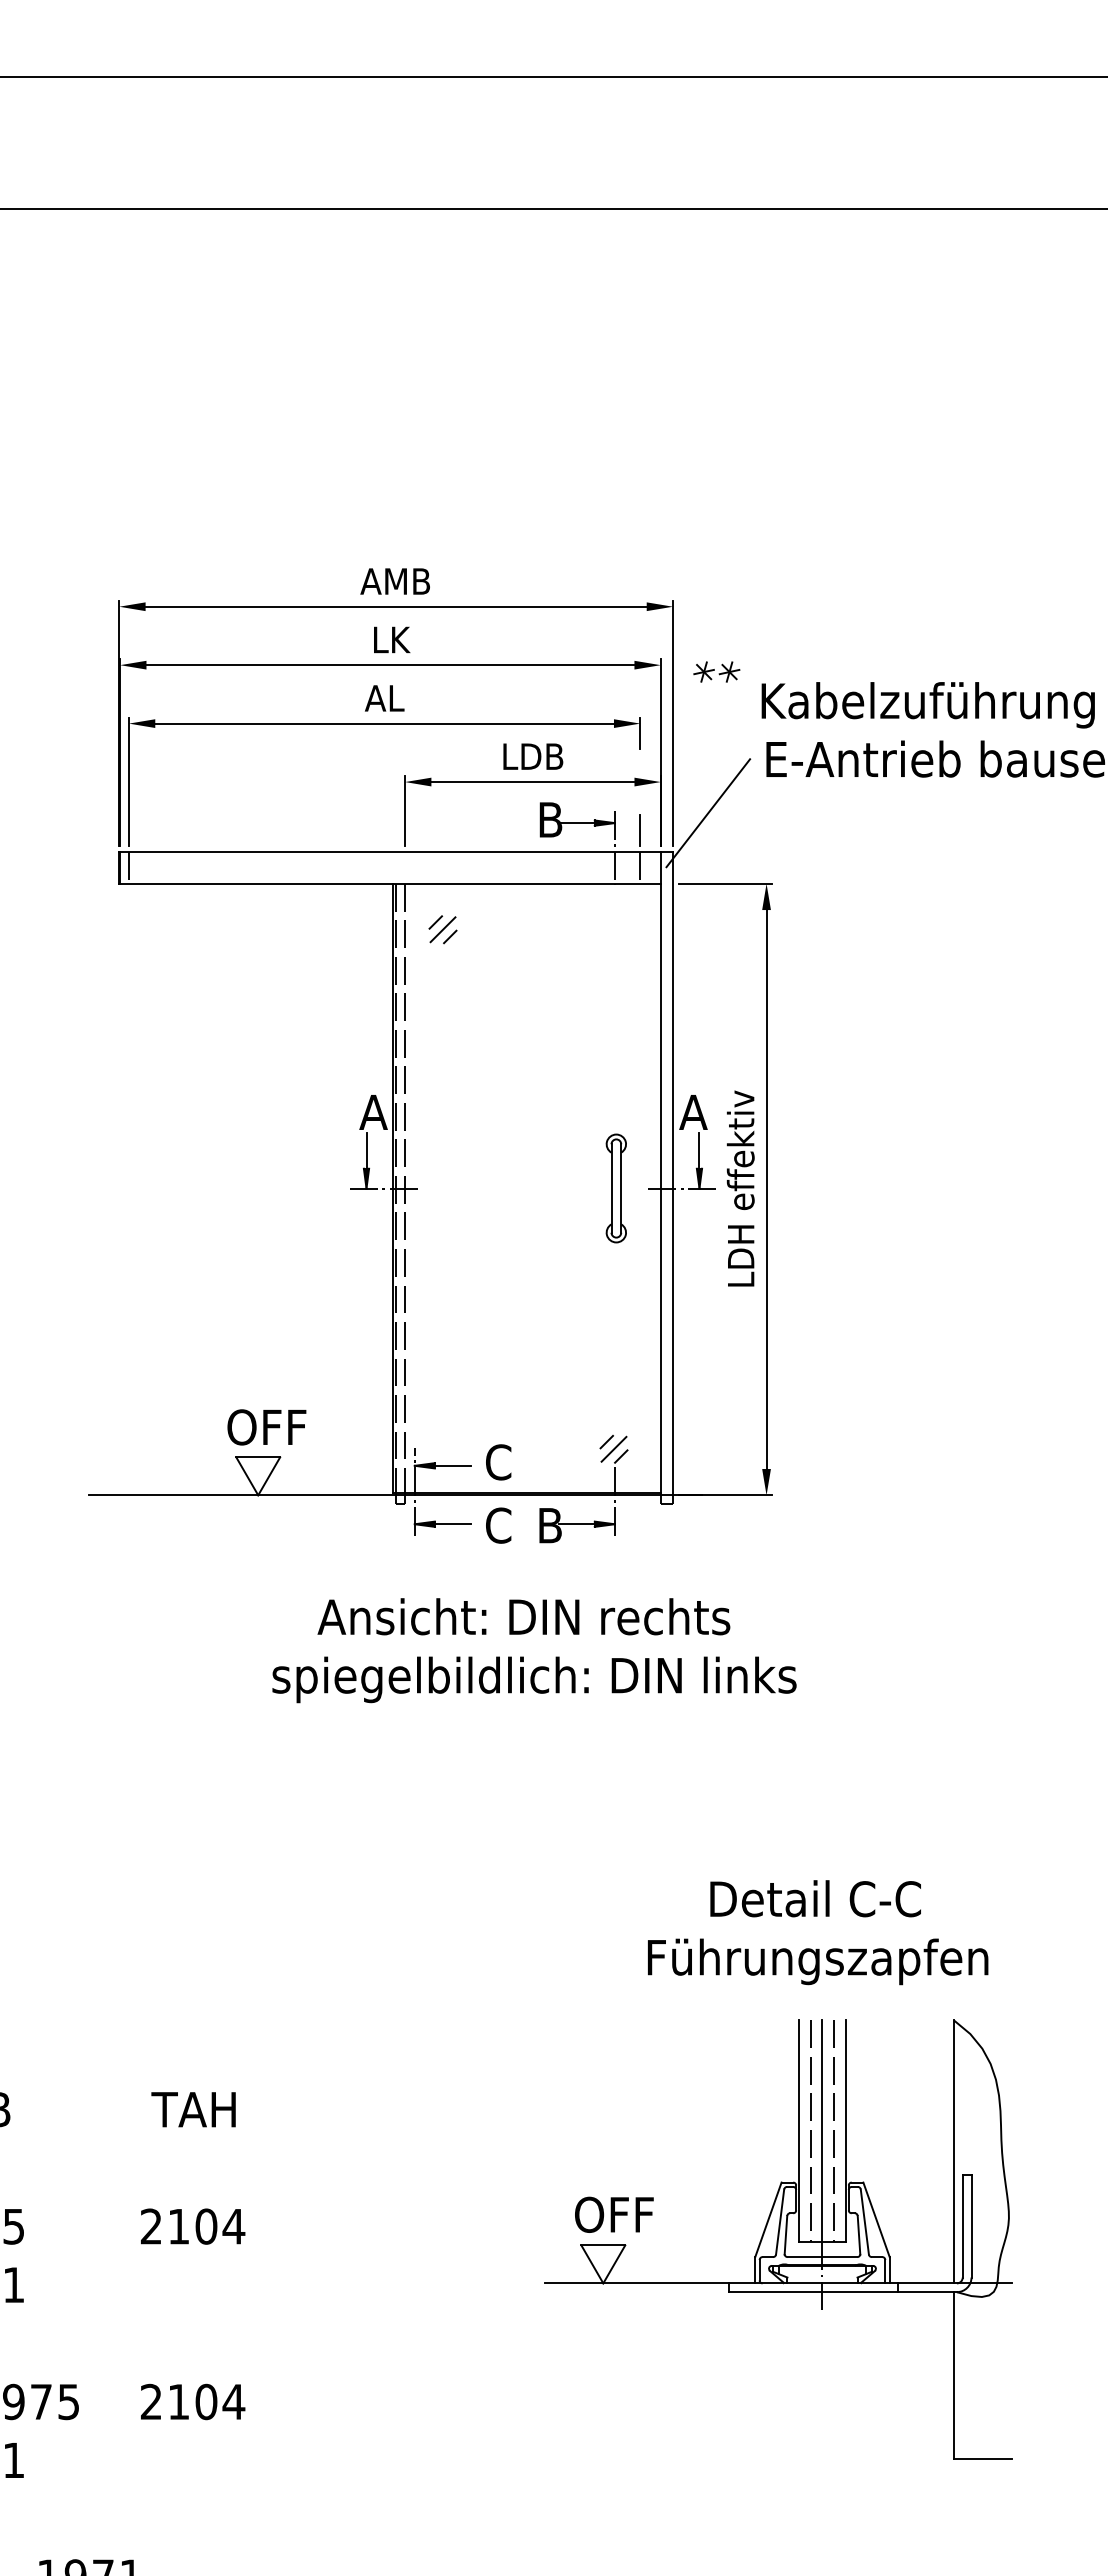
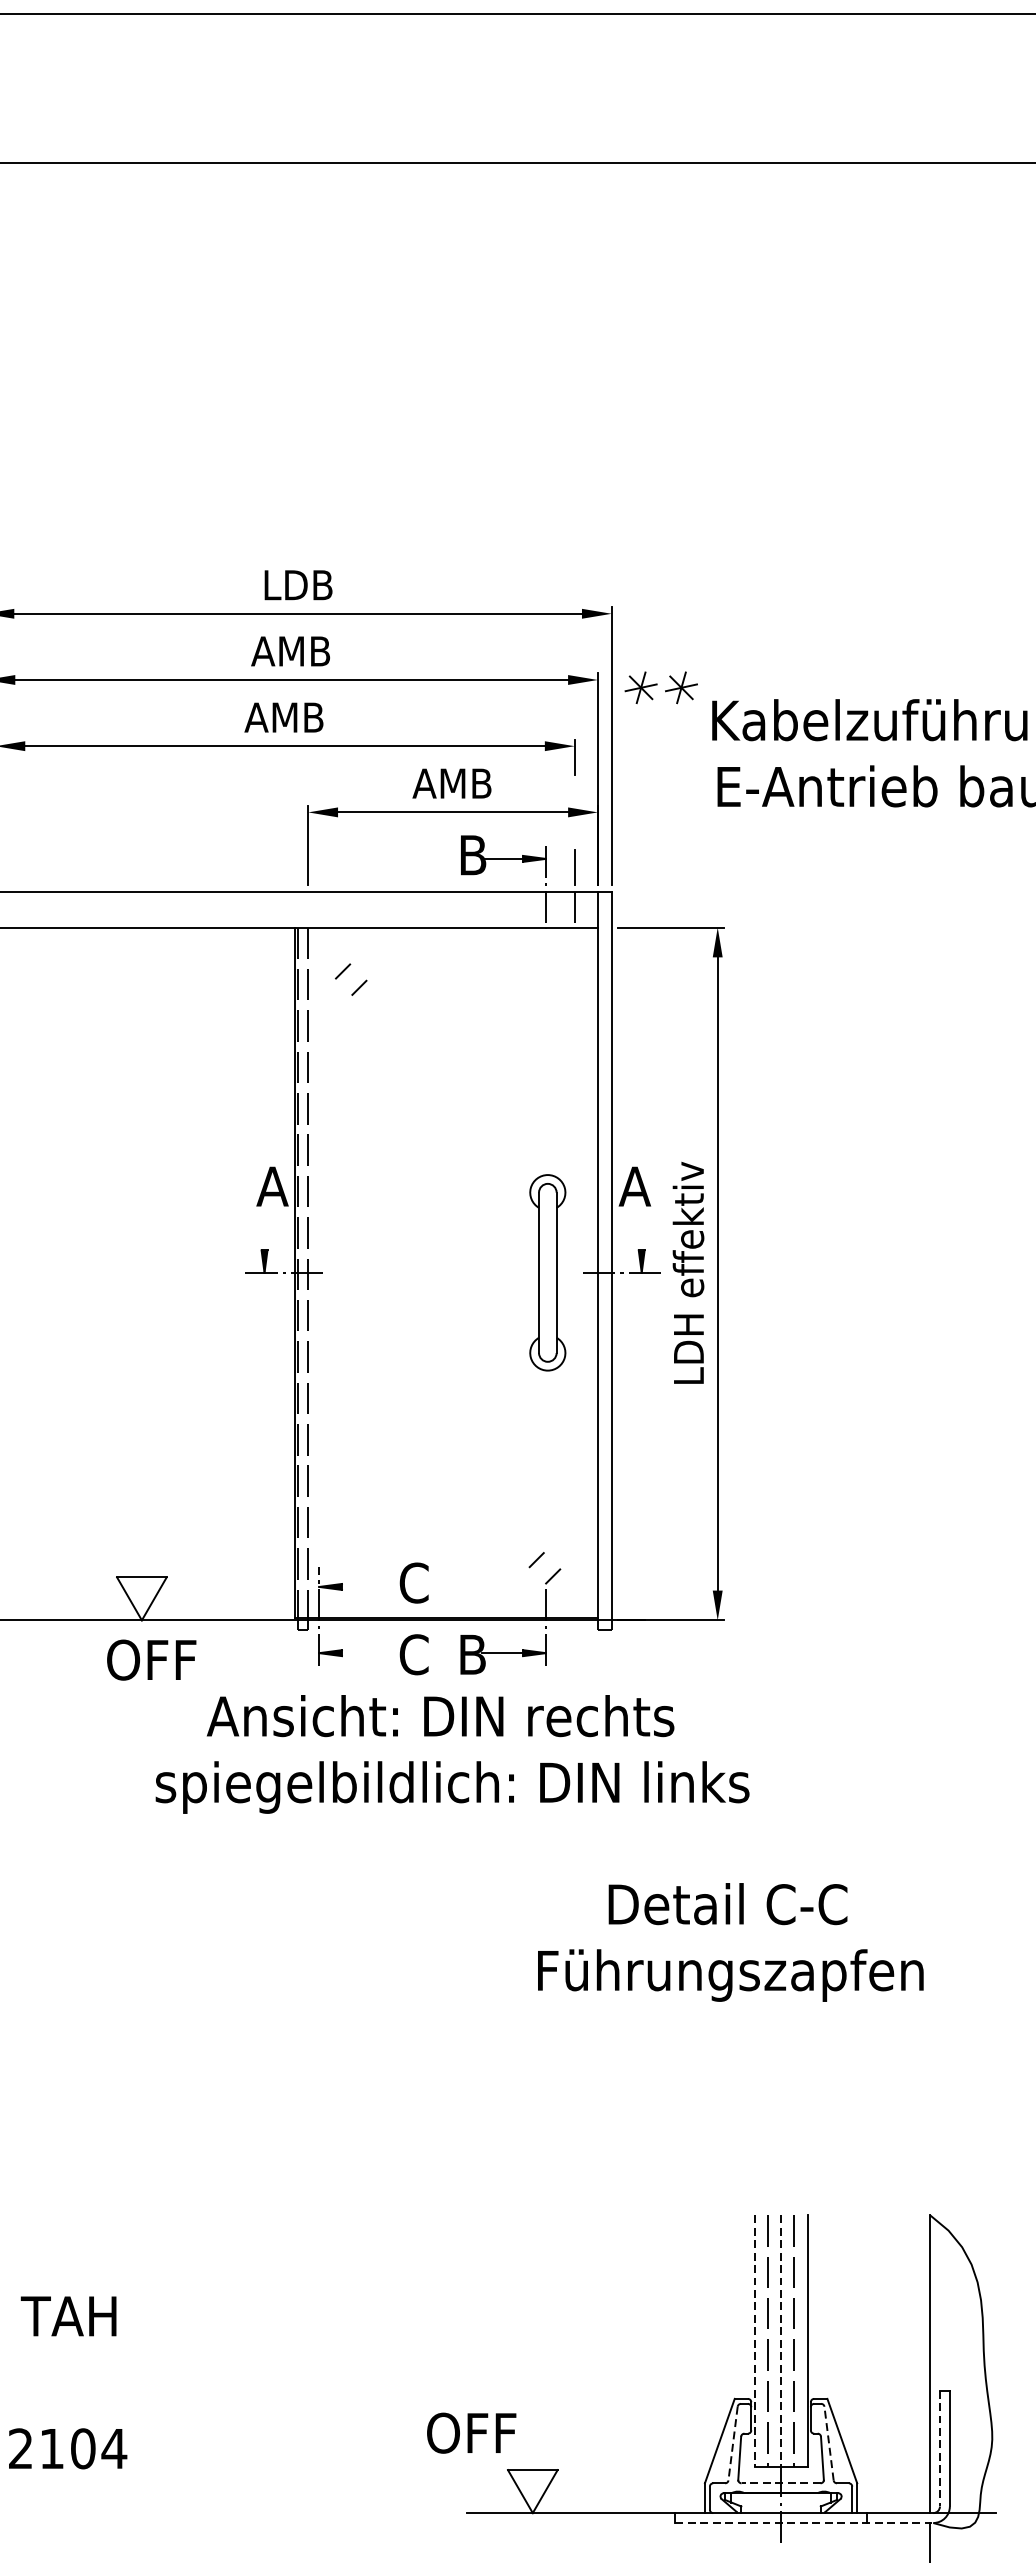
text: (394, 581) -> (296, 585), AMB -> LDB
text: (389, 639) -> (290, 650), LK -> AMB
part: (716, 671) -> (661, 687), size x1.4
text: (383, 698) -> (283, 717), AL -> AMB
text: (531, 756) -> (451, 783), LDB -> AMB
line: (708, 813) -> (651, 848), removed
line: (442, 929) -> (350, 979), removed
line: (366, 1150) -> (264, 1229), removed
line: (699, 1150) -> (641, 1229), removed
part: (615, 1188) -> (546, 1272), size x1.6
text: (266, 1427) -> (151, 1660), moved
line: (613, 1448) -> (544, 1567), removed
line: (452, 1465) -> (361, 1586), removed
line: (452, 1524) -> (361, 1653), removed
text: (534, 1650) -> (452, 1754), moved
text: (818, 1932) -> (731, 1942), moved
line: (799, 2131) -> (755, 2341), solid -> dashed
line: (822, 2131) -> (781, 2341), solid -> dashed
text: (614, 2214) -> (471, 2432), moved
line: (780, 2222) -> (733, 2444), solid -> dashed
line: (864, 2222) -> (828, 2444), solid -> dashed
line: (962, 2226) -> (939, 2448), solid -> dashed
line: (822, 2257) -> (781, 2483), solid -> dashed
line: (843, 2292) -> (804, 2523), solid -> dashed

